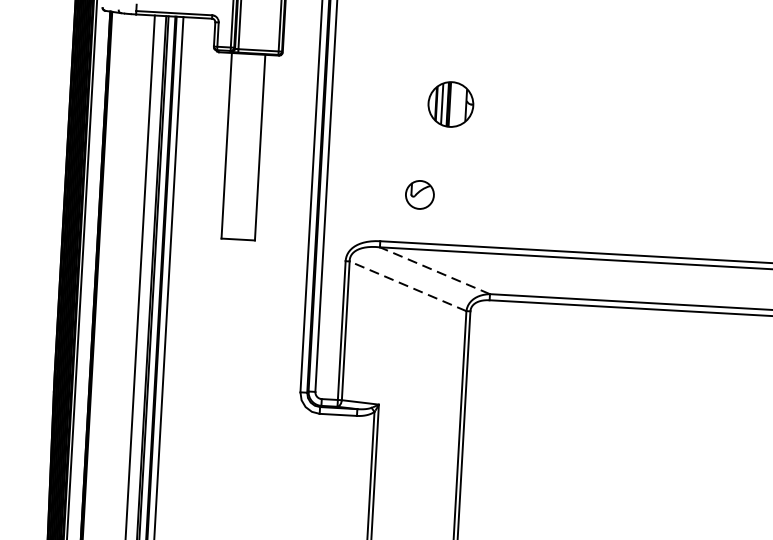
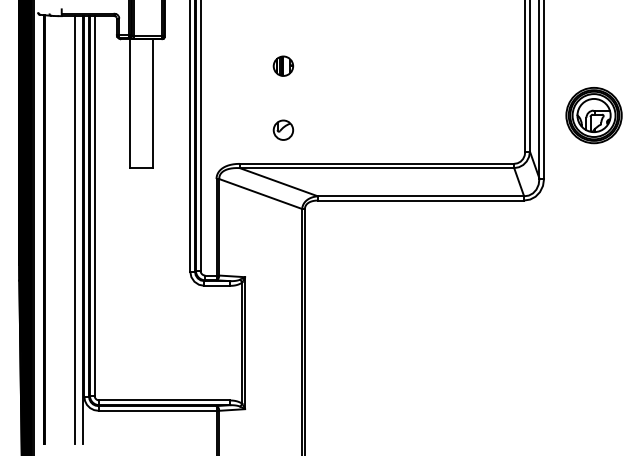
part: (451, 103) -> (283, 65), size x0.62
part: (420, 193) -> (283, 129), moved
line: (434, 271) -> (278, 182), dashed -> solid
line: (407, 285) -> (260, 193), dashed -> solid

